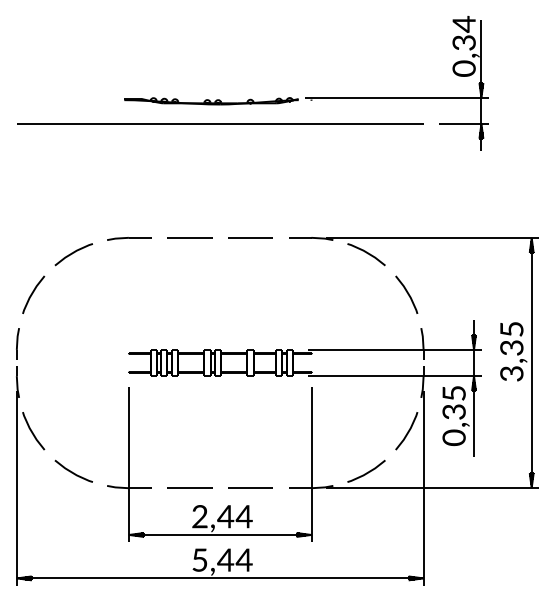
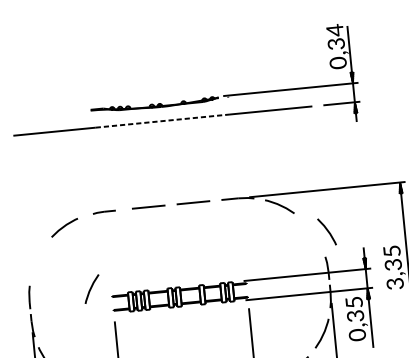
line: (220, 123) -> (163, 120), solid -> dashed
part: (129, 238) -> (104, 211), size x0.7
line: (33, 293) -> (91, 288), moved
line: (407, 294) -> (327, 231), moved

